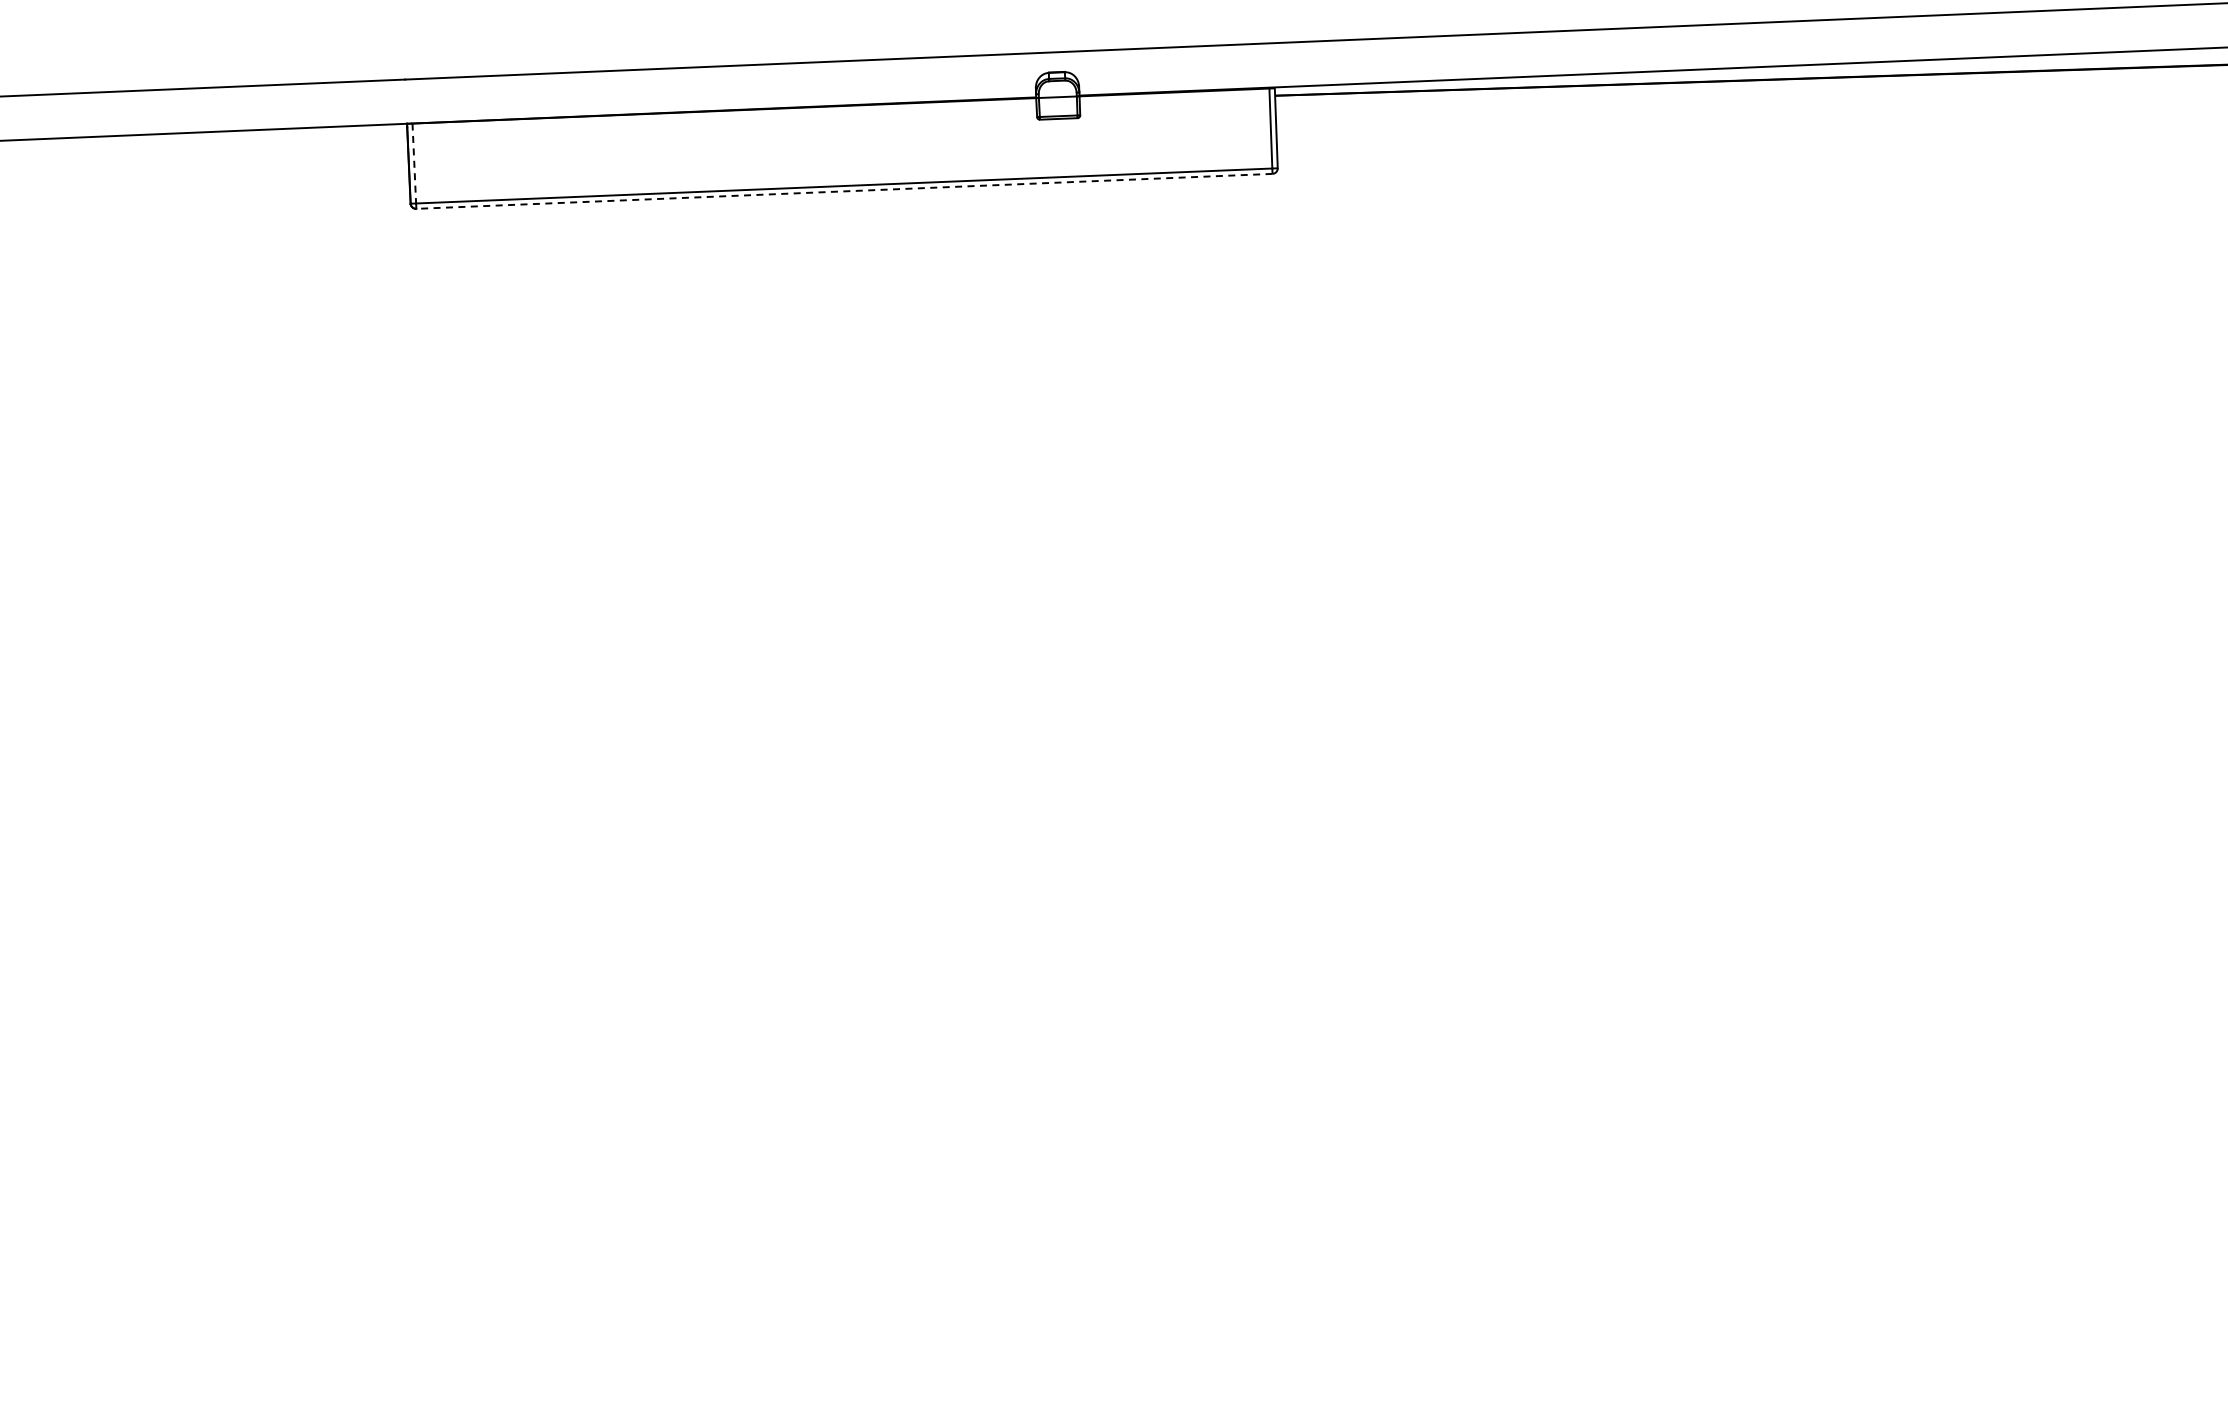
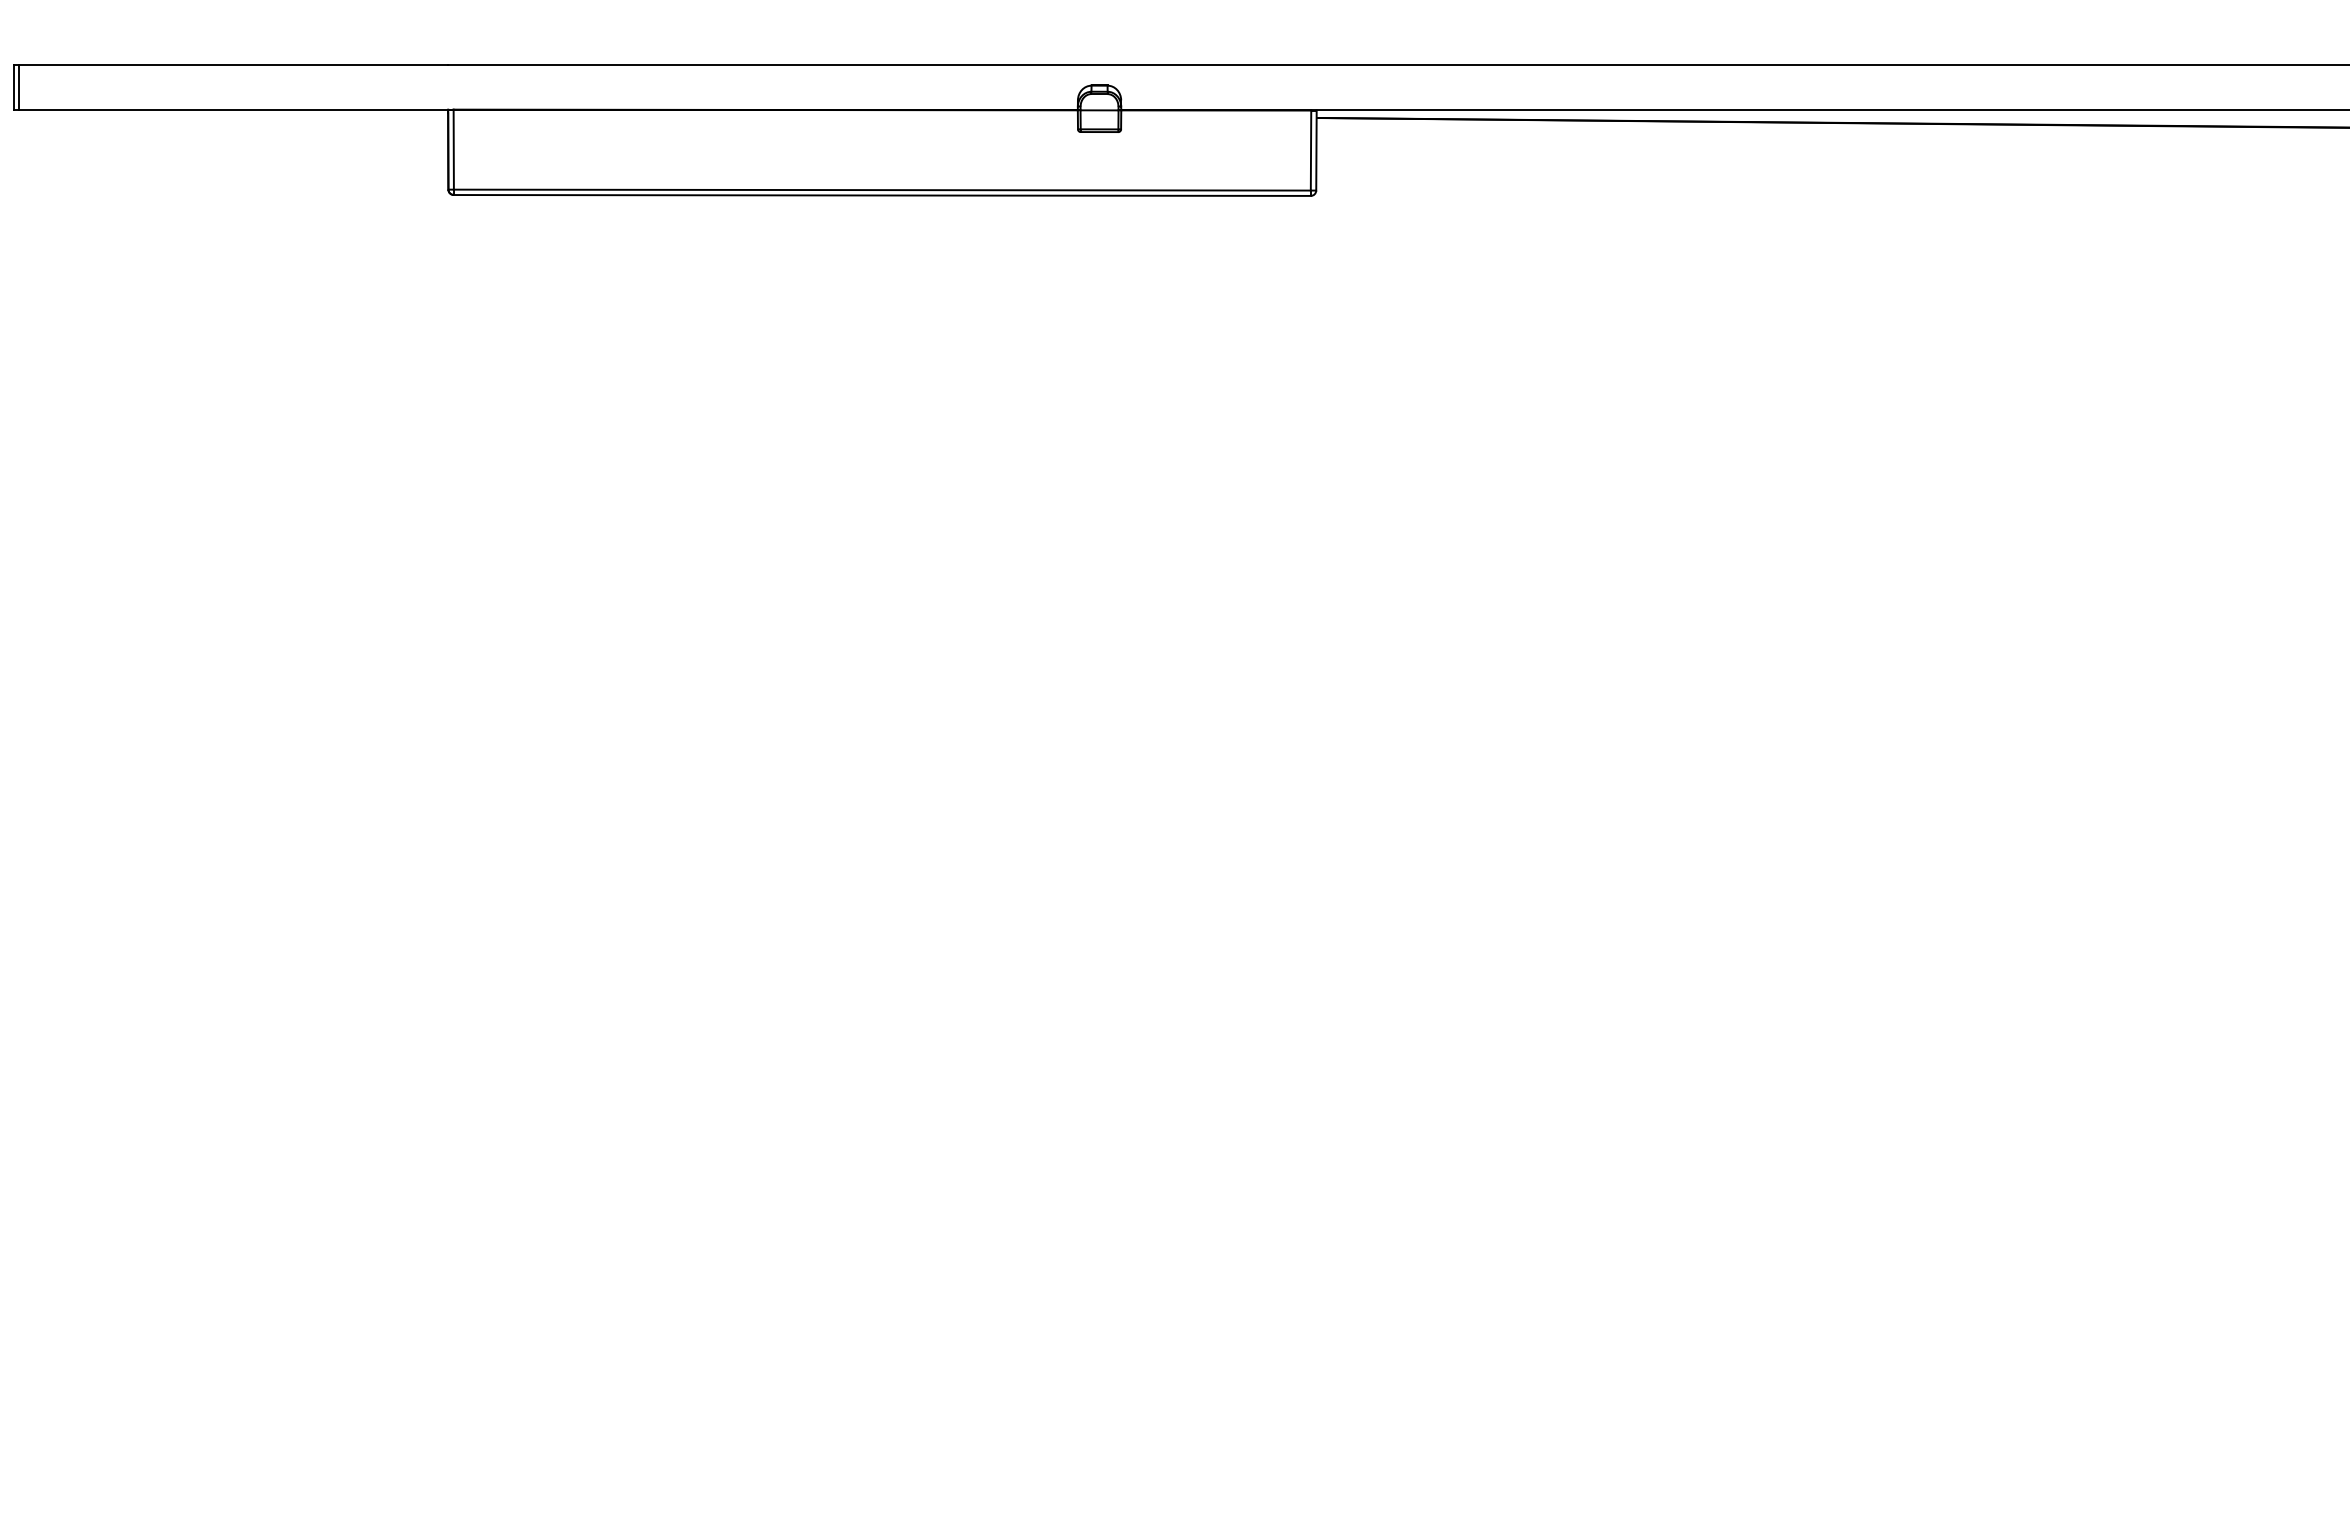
line: (414, 164) -> (453, 150), dashed -> solid
line: (843, 191) -> (881, 195), dashed -> solid

